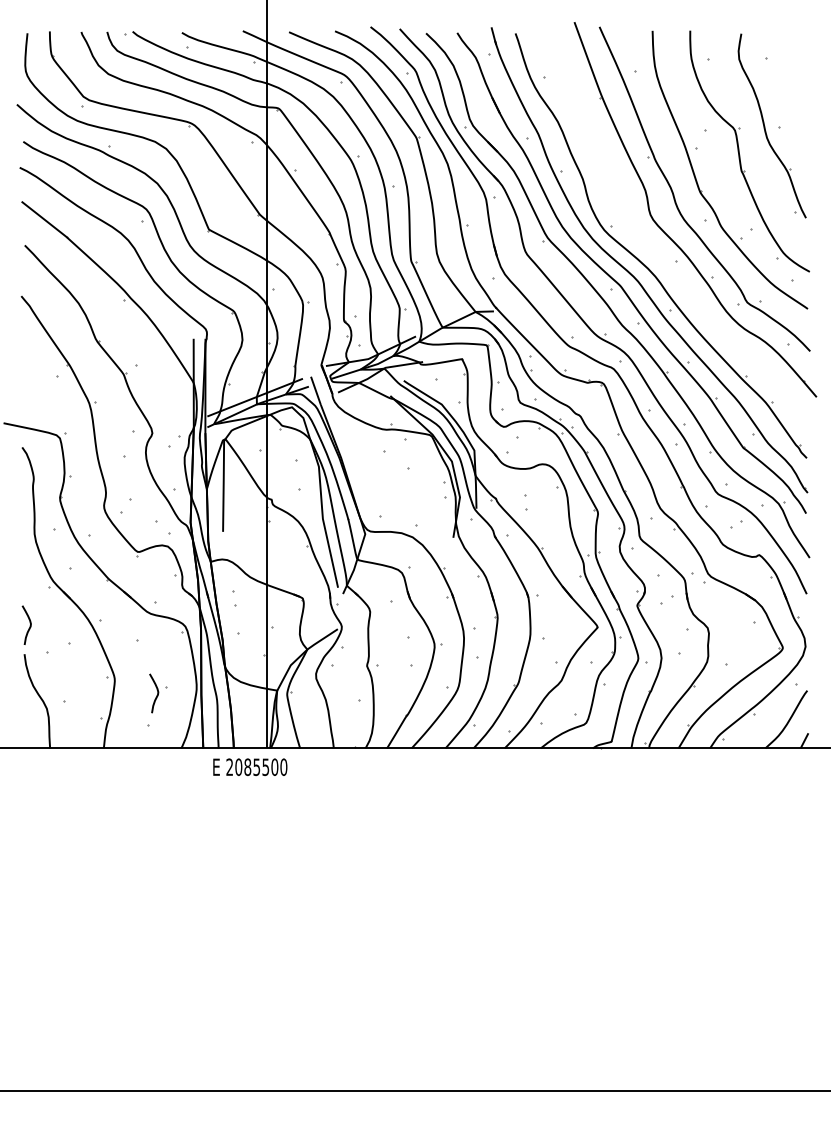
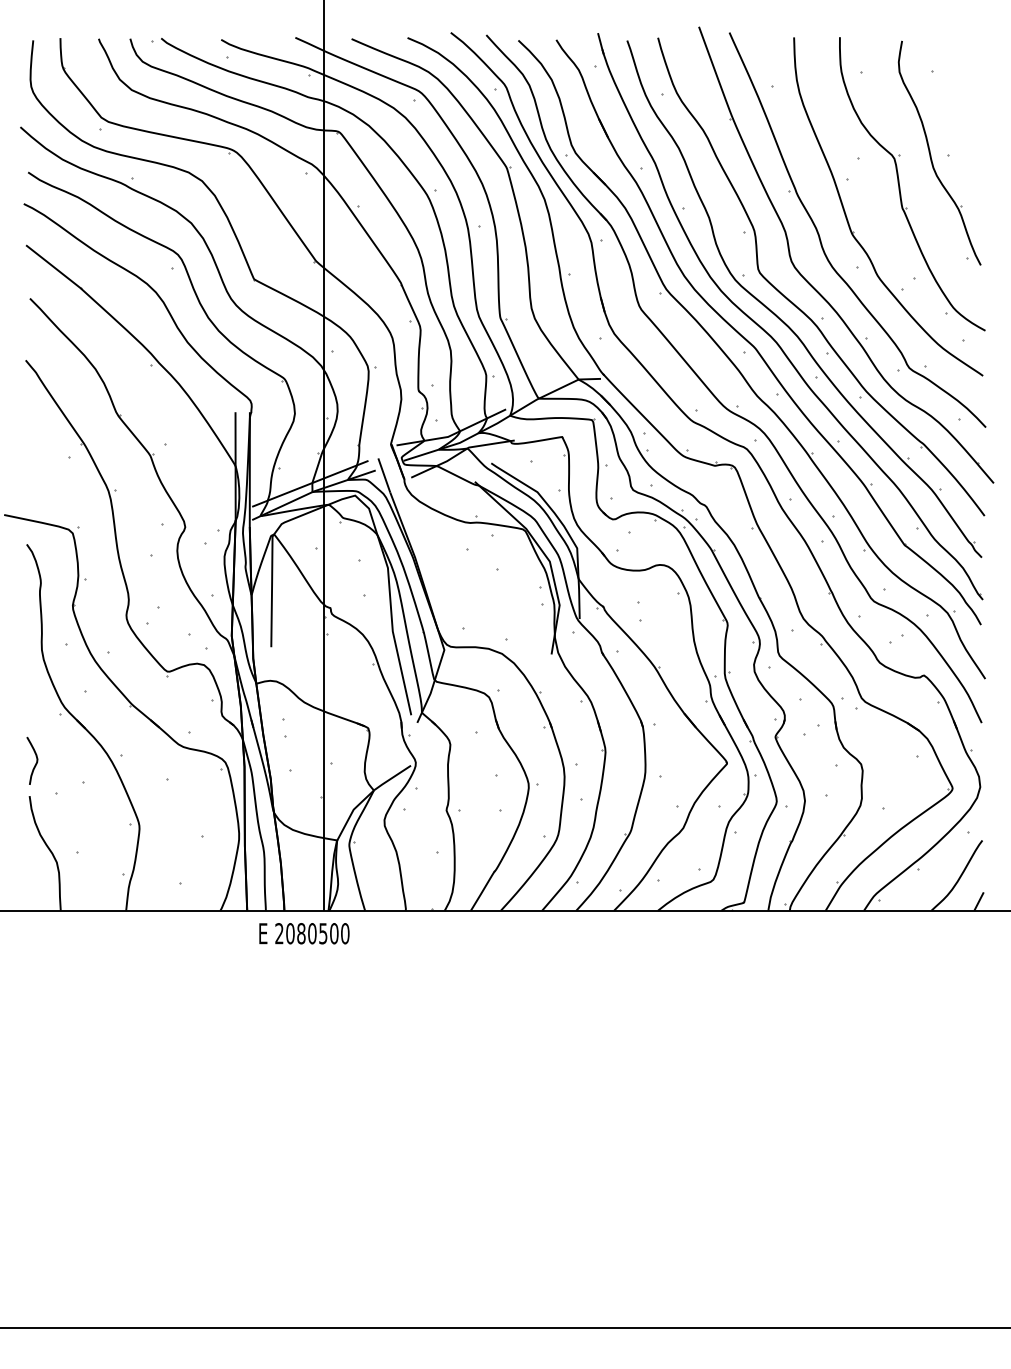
part: (652, 249) -> (794, 303), added
curve: (157, 693) -> (191, 843), removed
text: (256, 767) -> (312, 933), 2085500 -> 2080500

